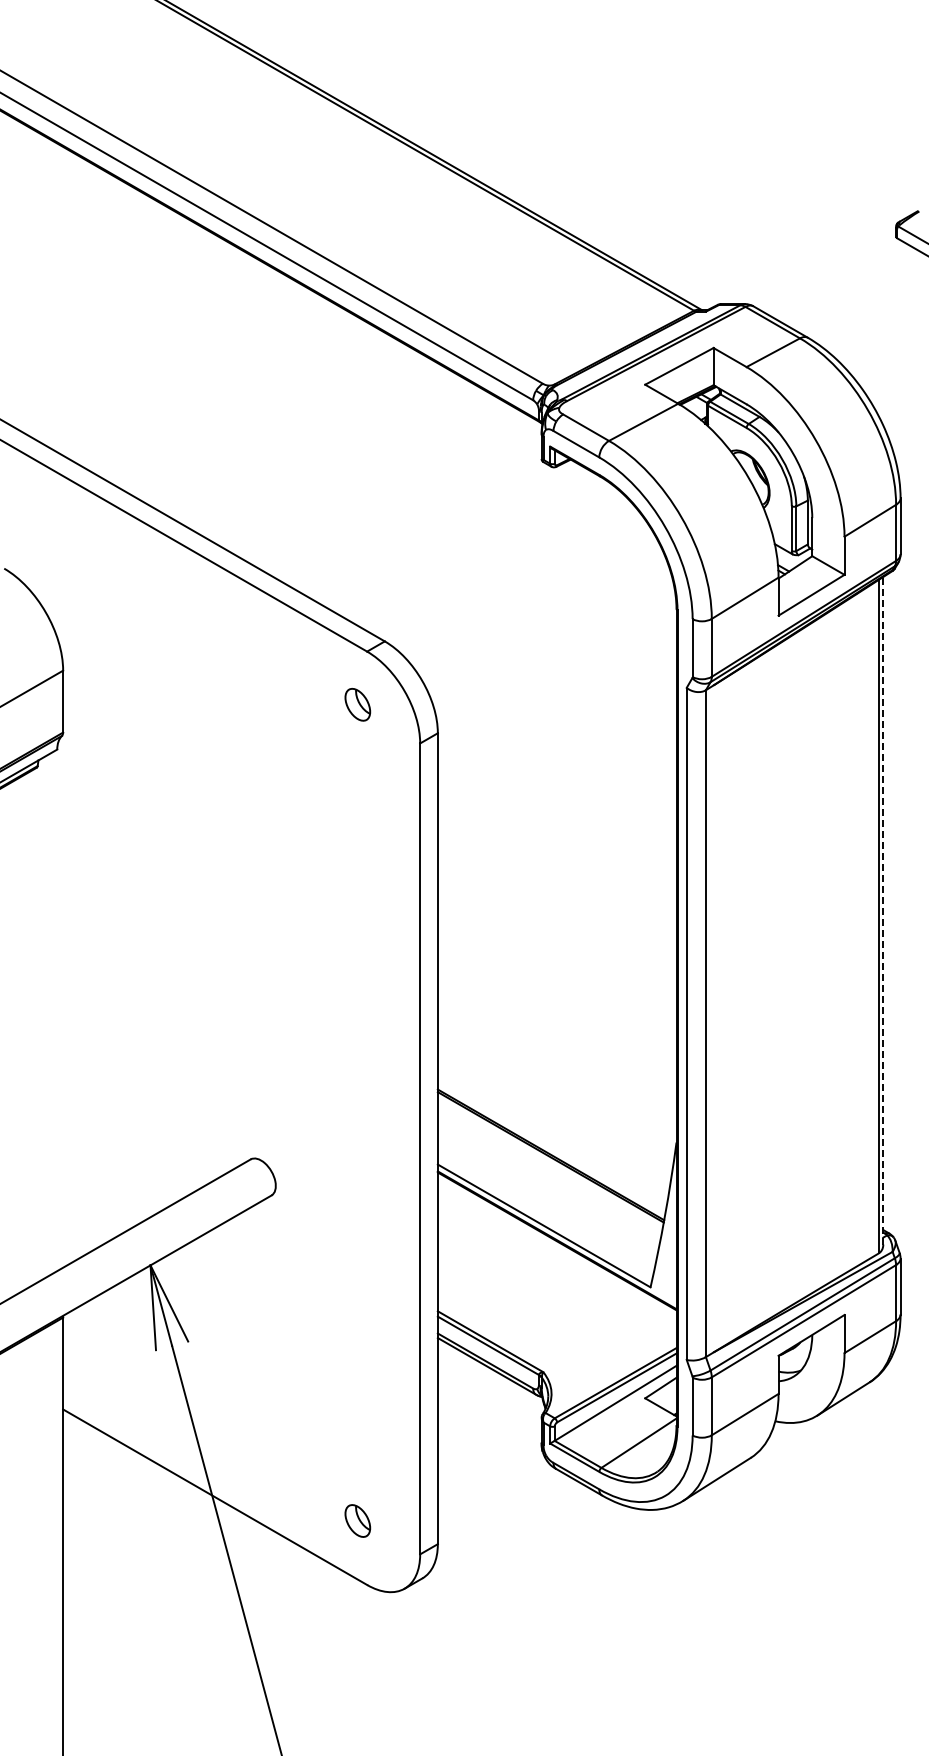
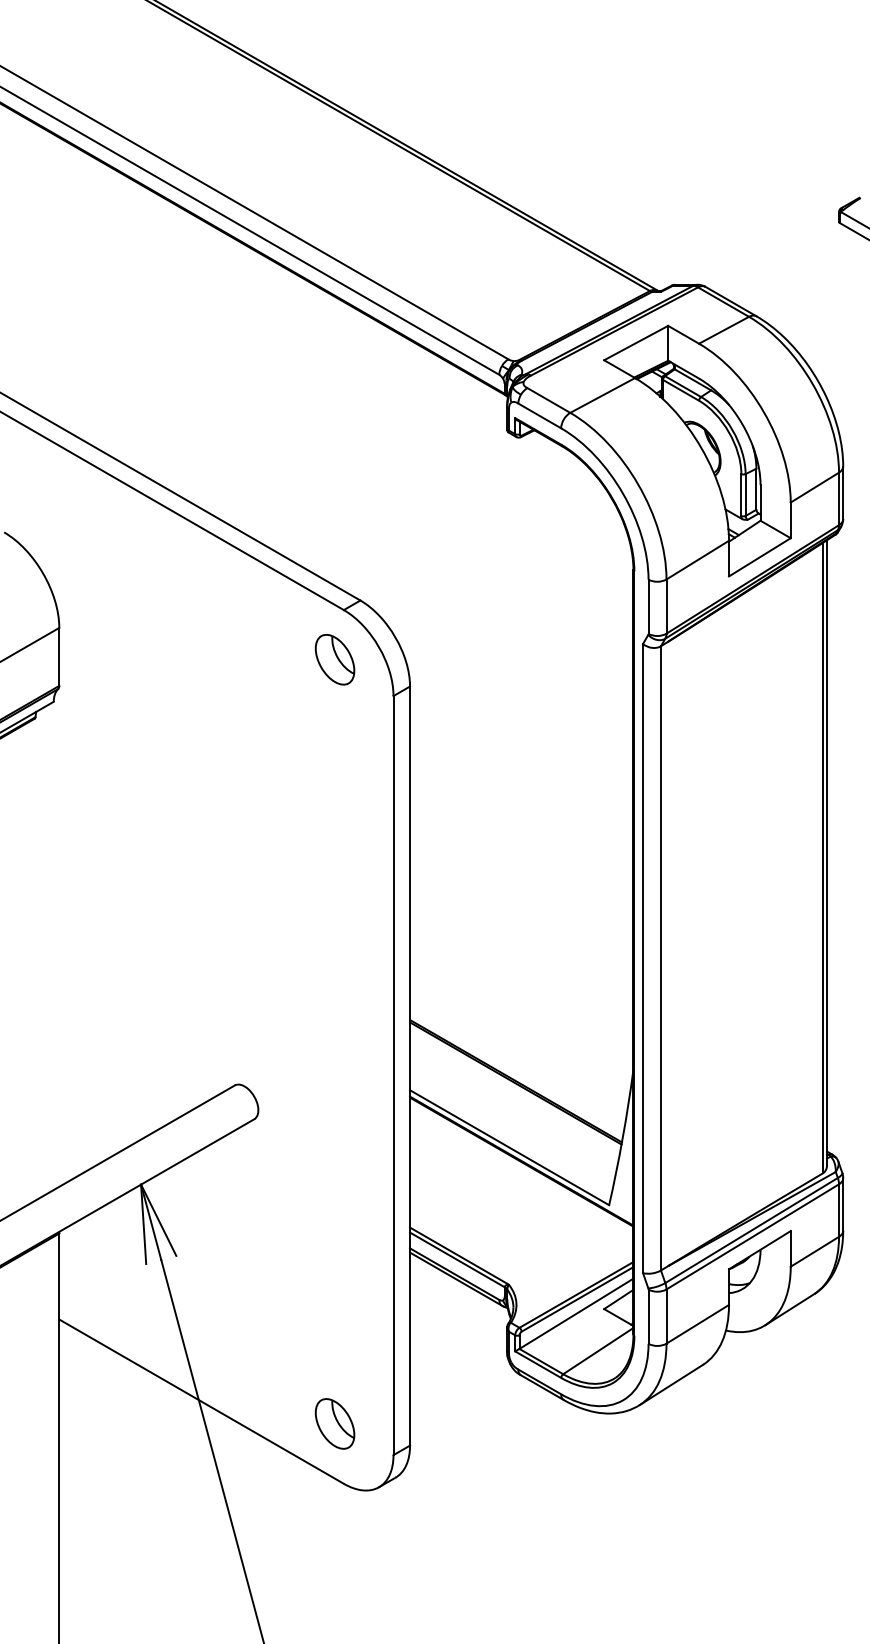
part: (357, 704) -> (334, 659), size x1.67
line: (883, 910) -> (827, 852), dashed -> solid
part: (357, 1520) -> (334, 1423), size x1.67

